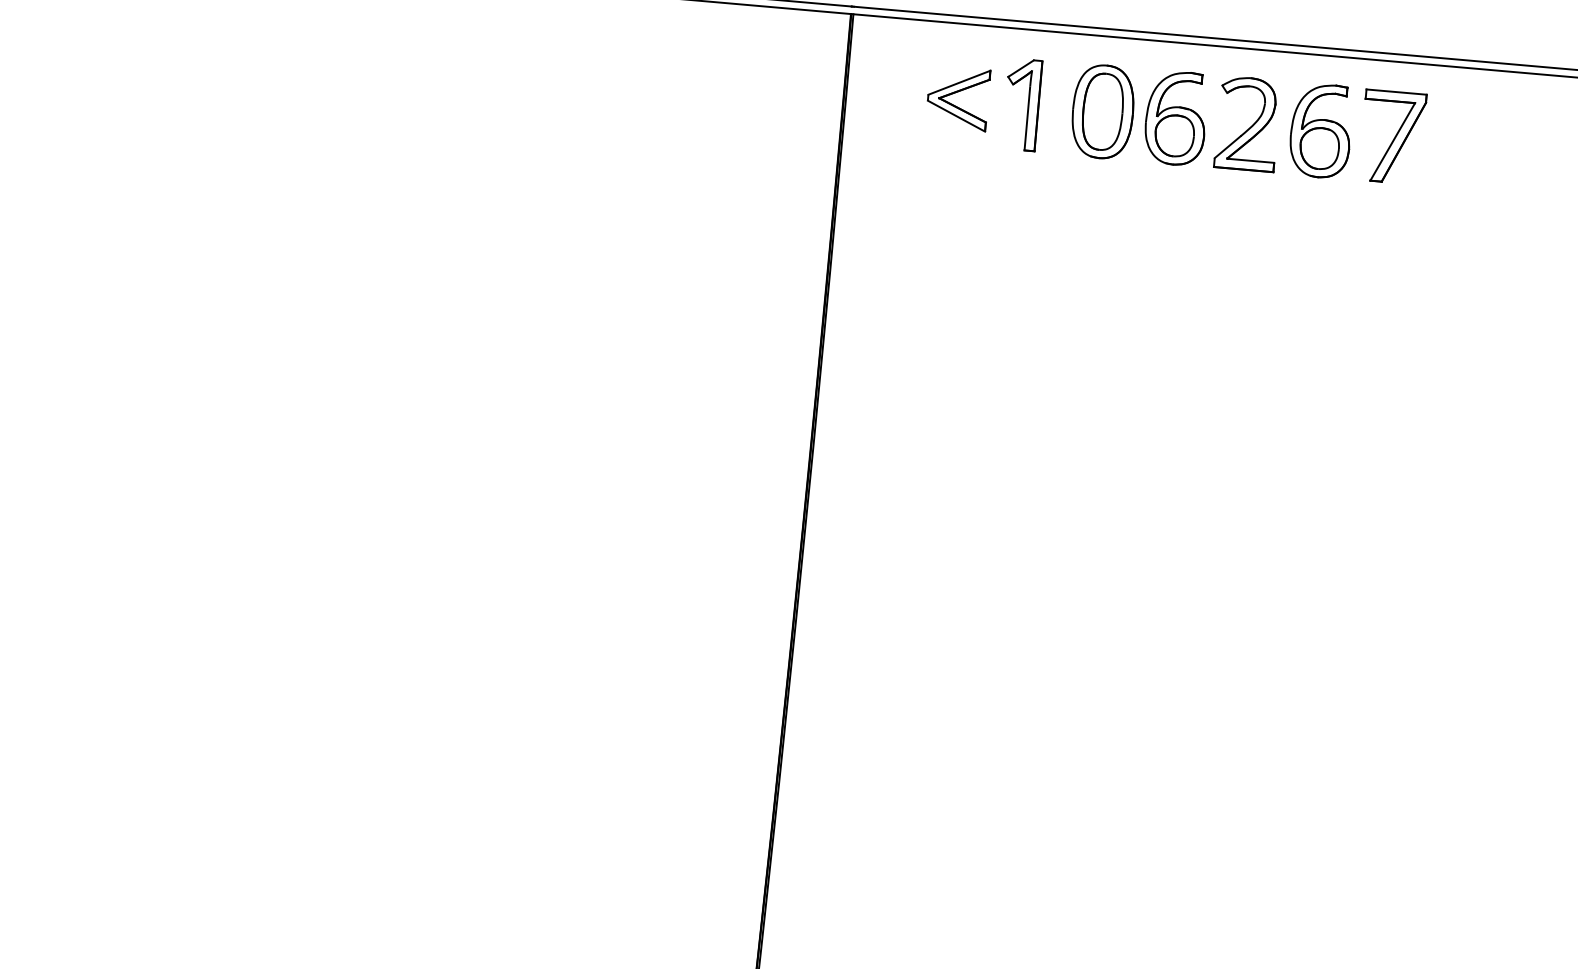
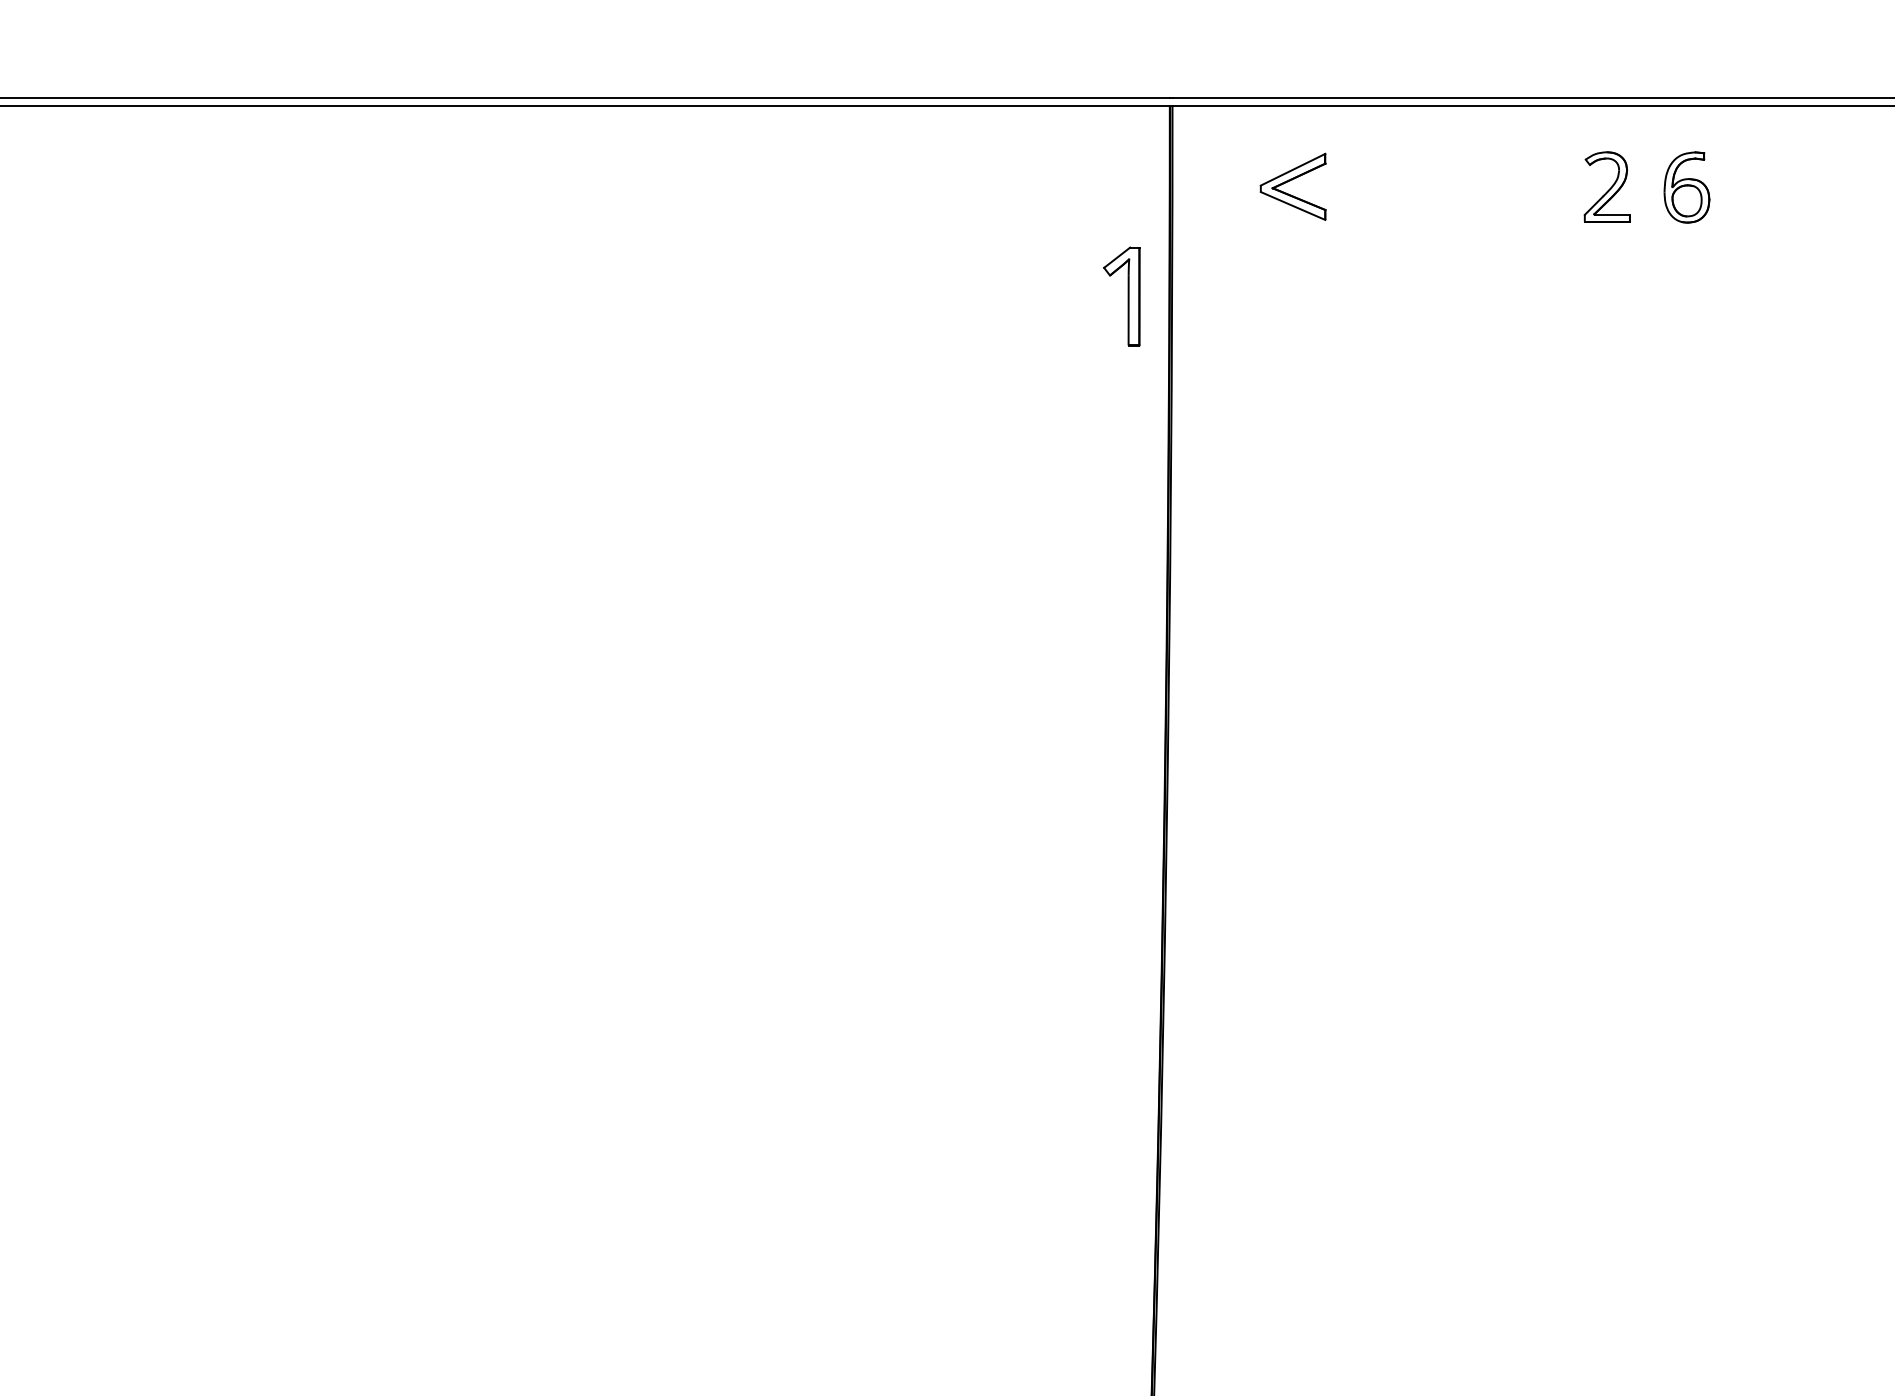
part: (1021, 104) -> (1121, 296), moved
part: (1103, 111) -> (1450, 187), removed
part: (1175, 118) -> (1529, 187), removed
part: (1247, 123) -> (1607, 186), size x0.7
part: (1320, 130) -> (1686, 187), size x0.7
part: (1392, 137) -> (1764, 187), removed

